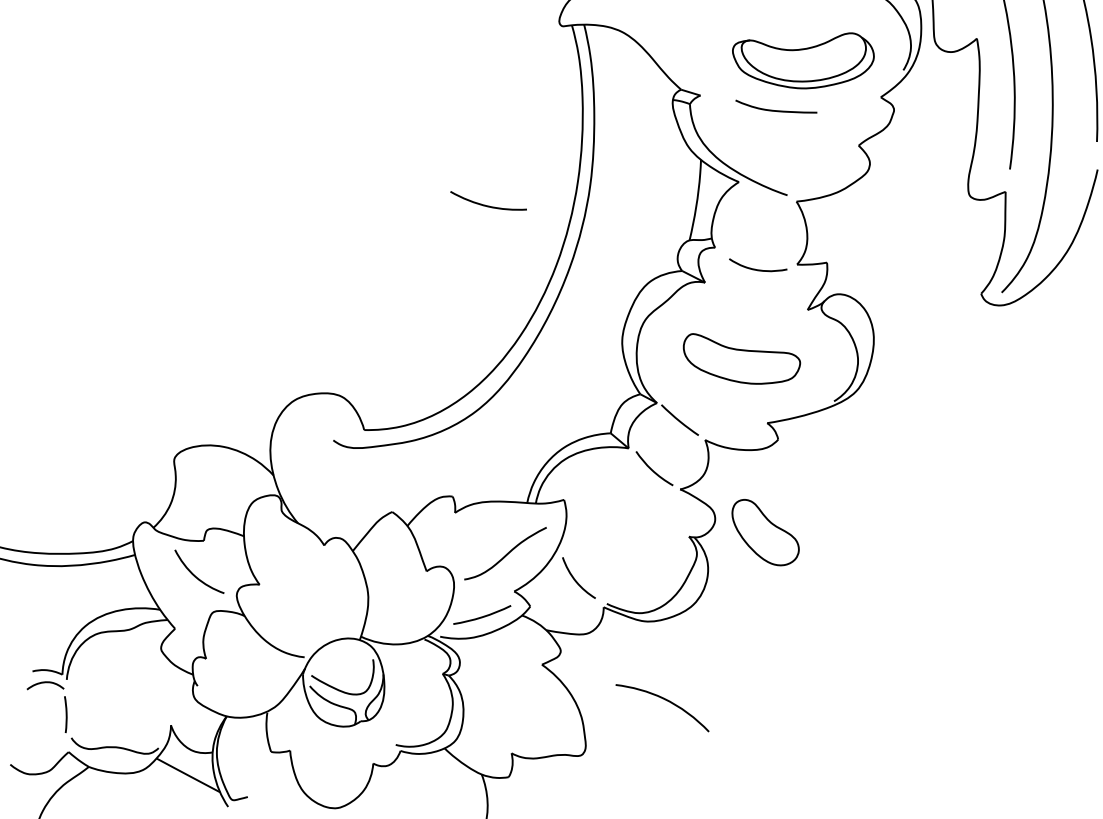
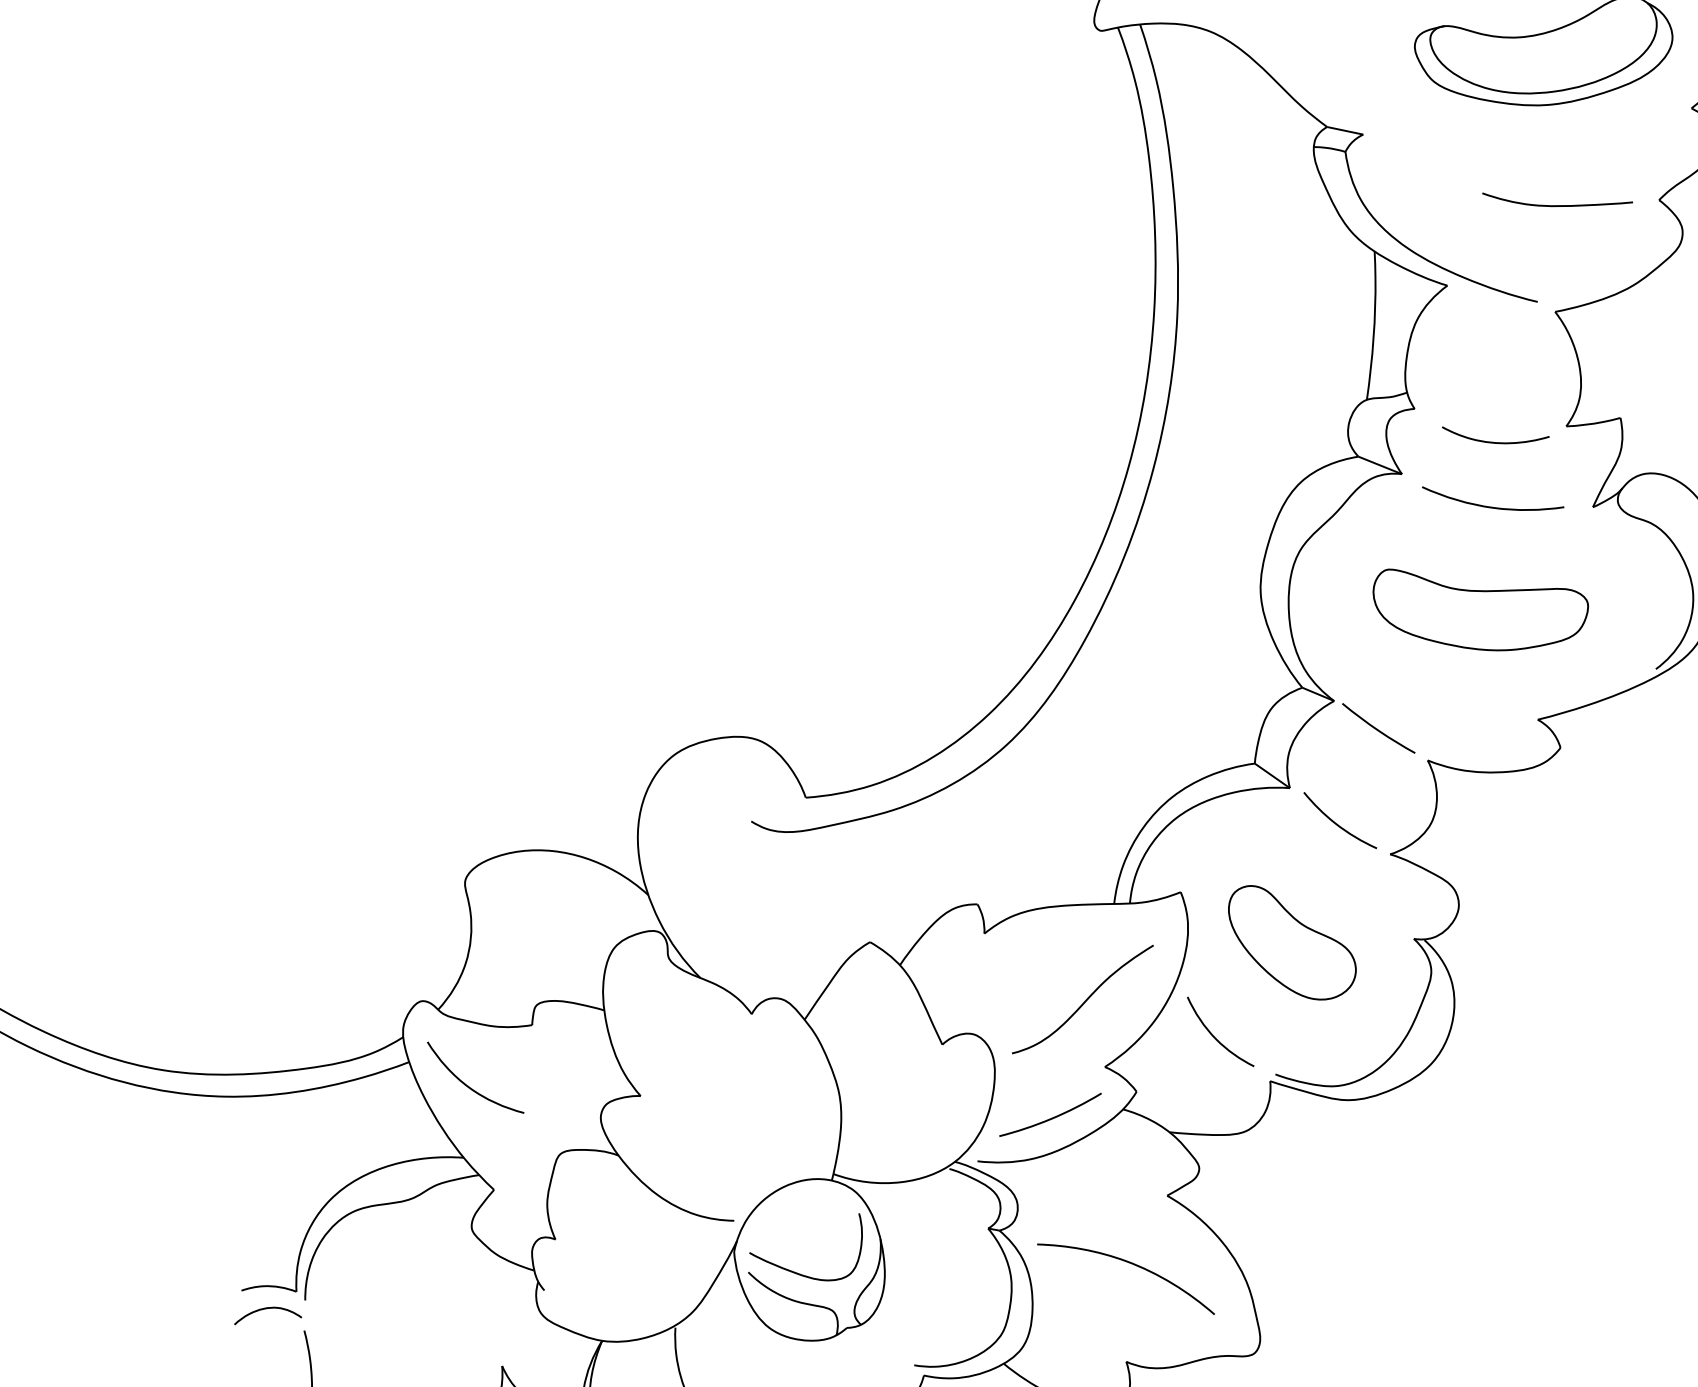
curve: (776, 110) -> (1558, 205), moved
curve: (485, 204) -> (1487, 504), moved
part: (765, 532) -> (1292, 942), moved
curve: (195, 575) -> (468, 1085), moved
curve: (665, 700) -> (1130, 1264), moved

